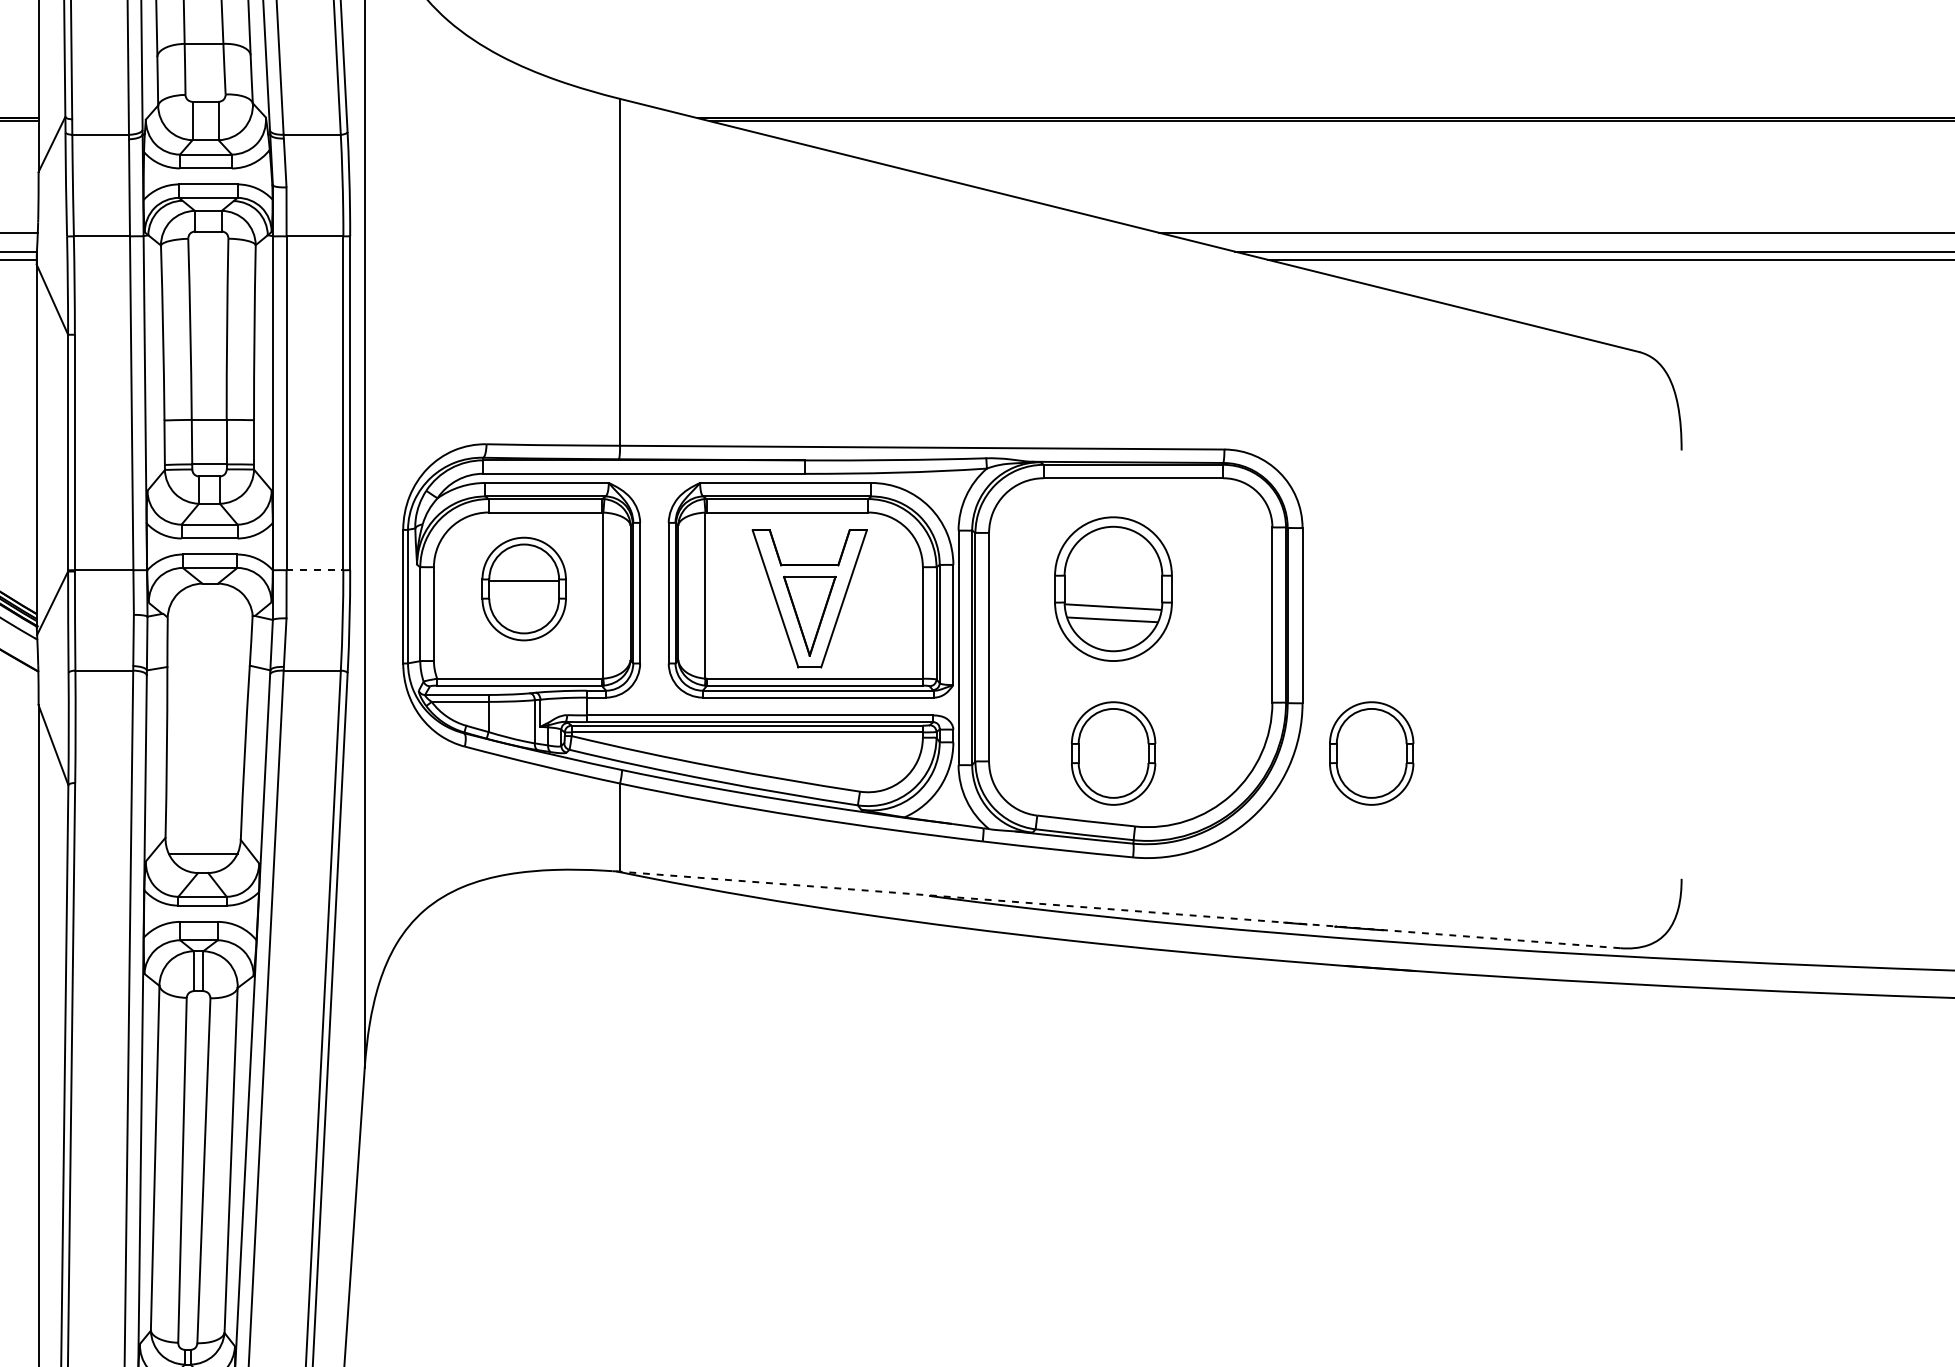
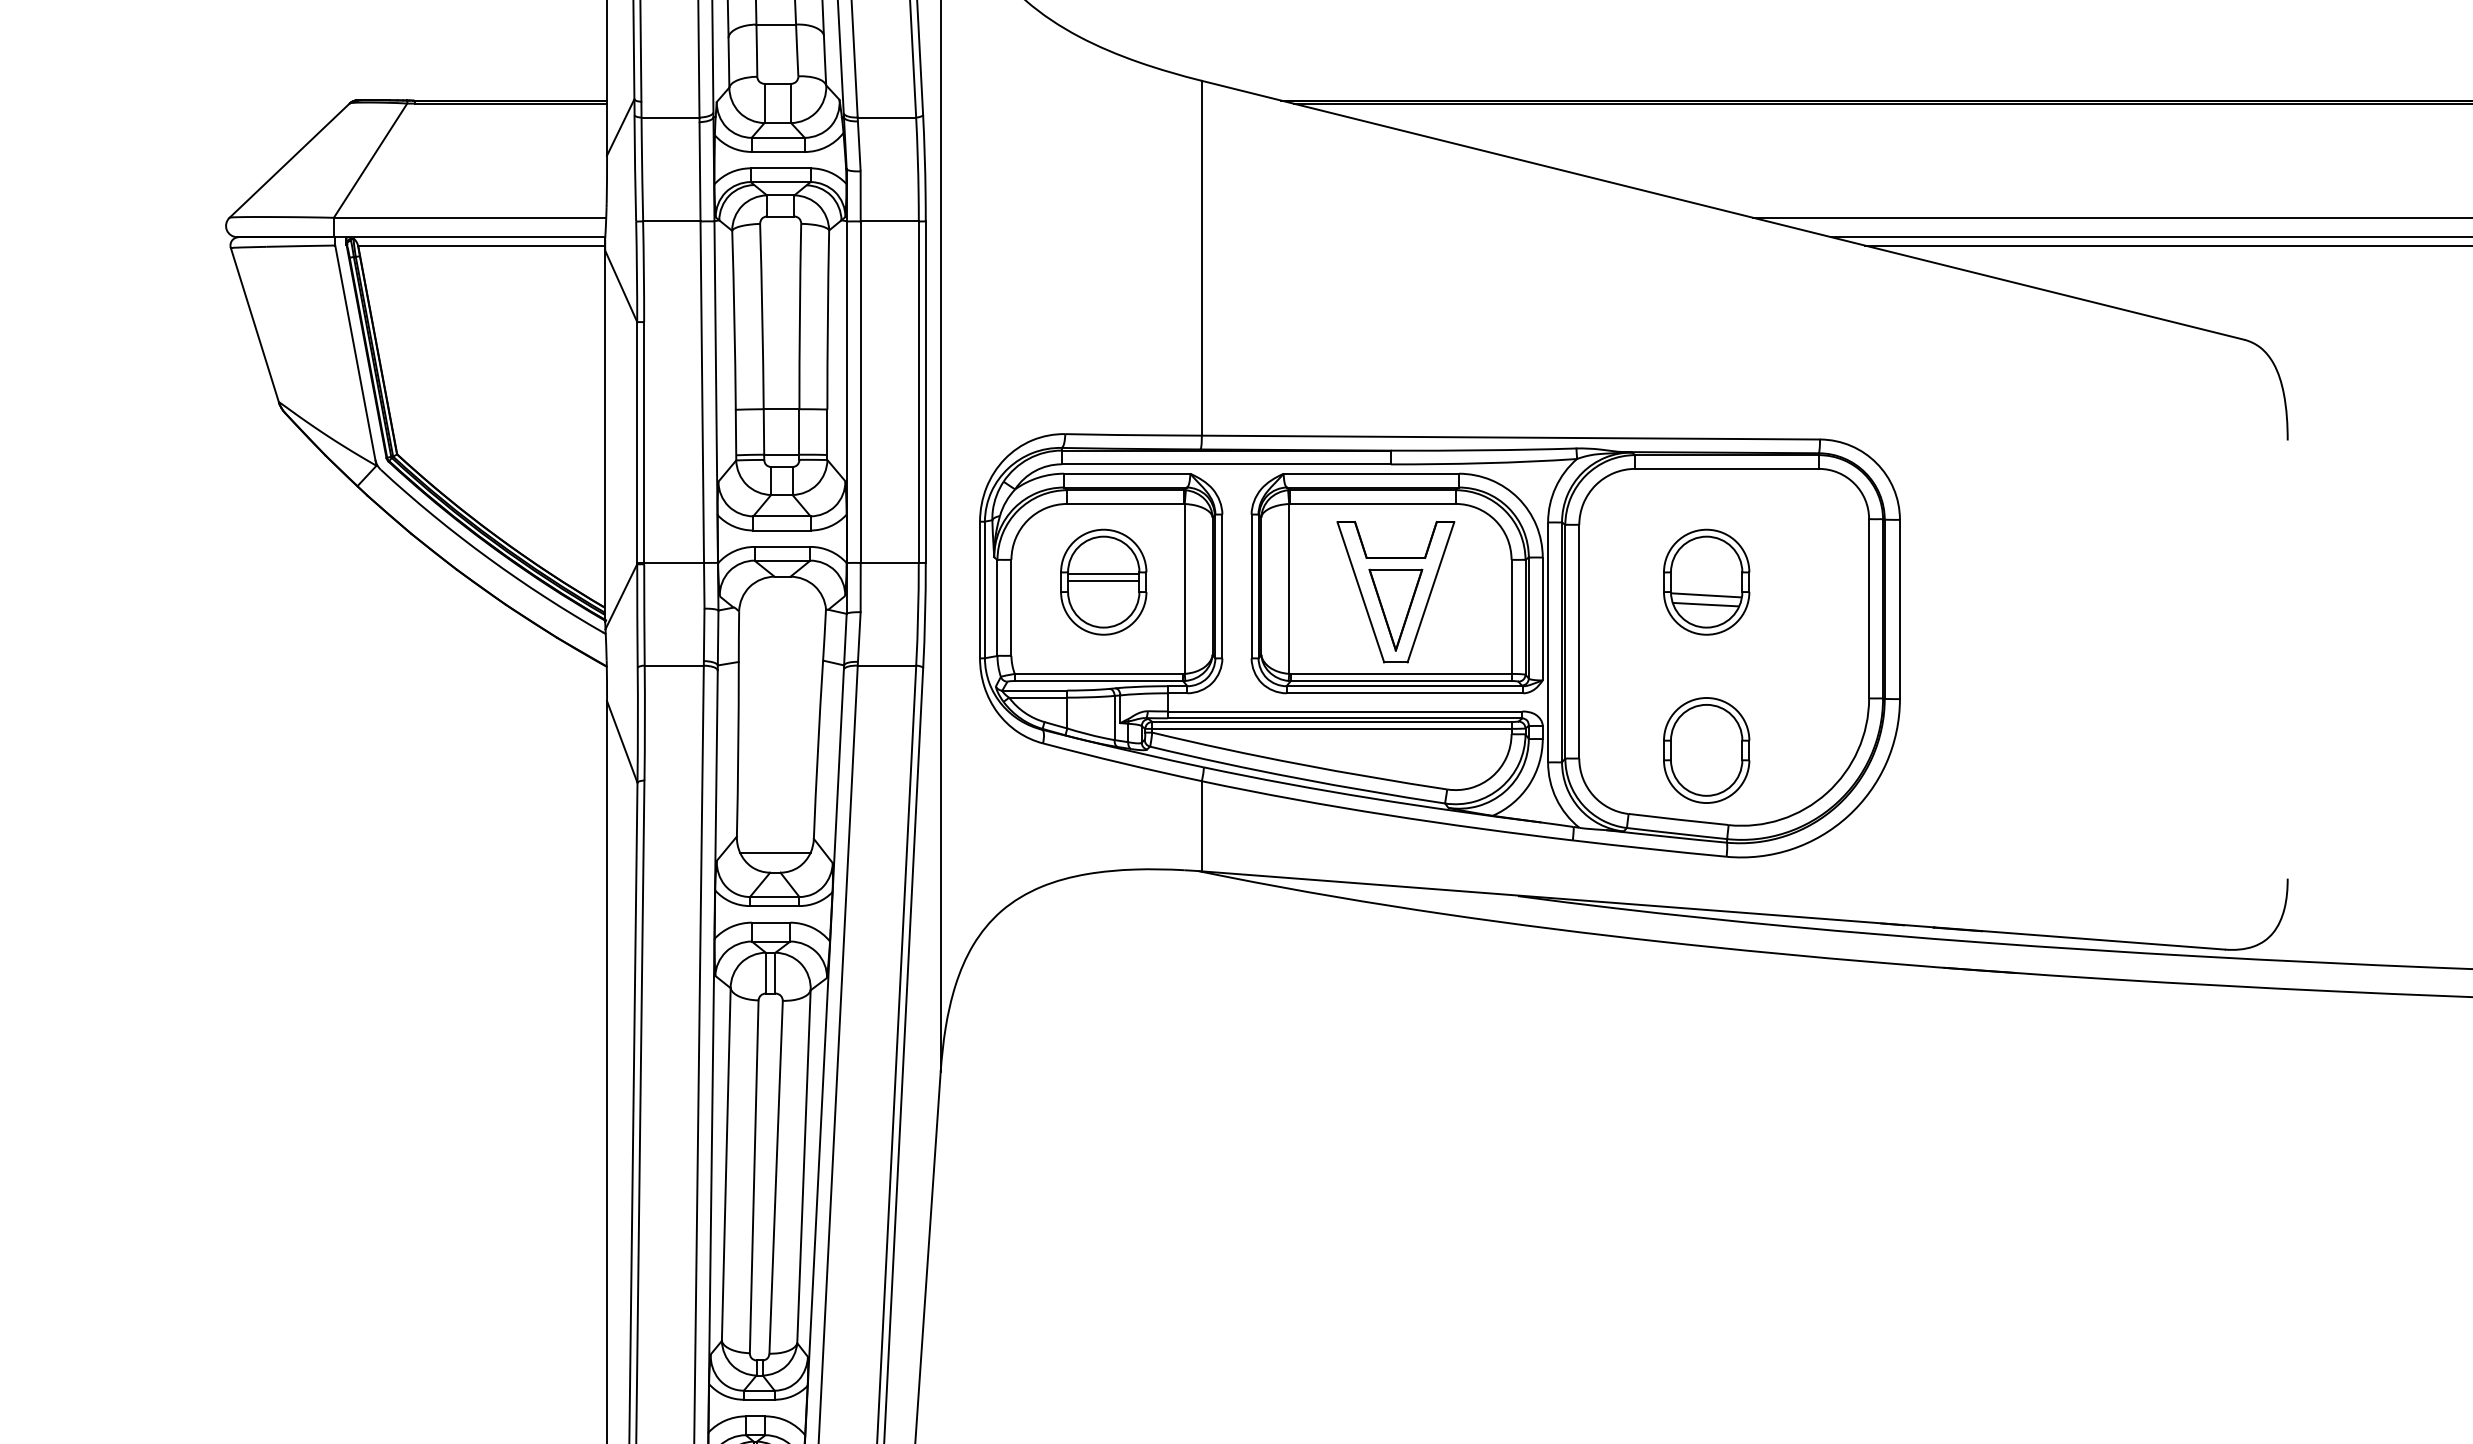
line: (315, 569) -> (890, 562), dashed -> solid
line: (523, 587) -> (1103, 580), added
part: (1113, 588) -> (1706, 581), size x0.71
part: (1371, 753) -> (1970, 750), removed
line: (1119, 909) -> (1712, 910), dashed -> solid

